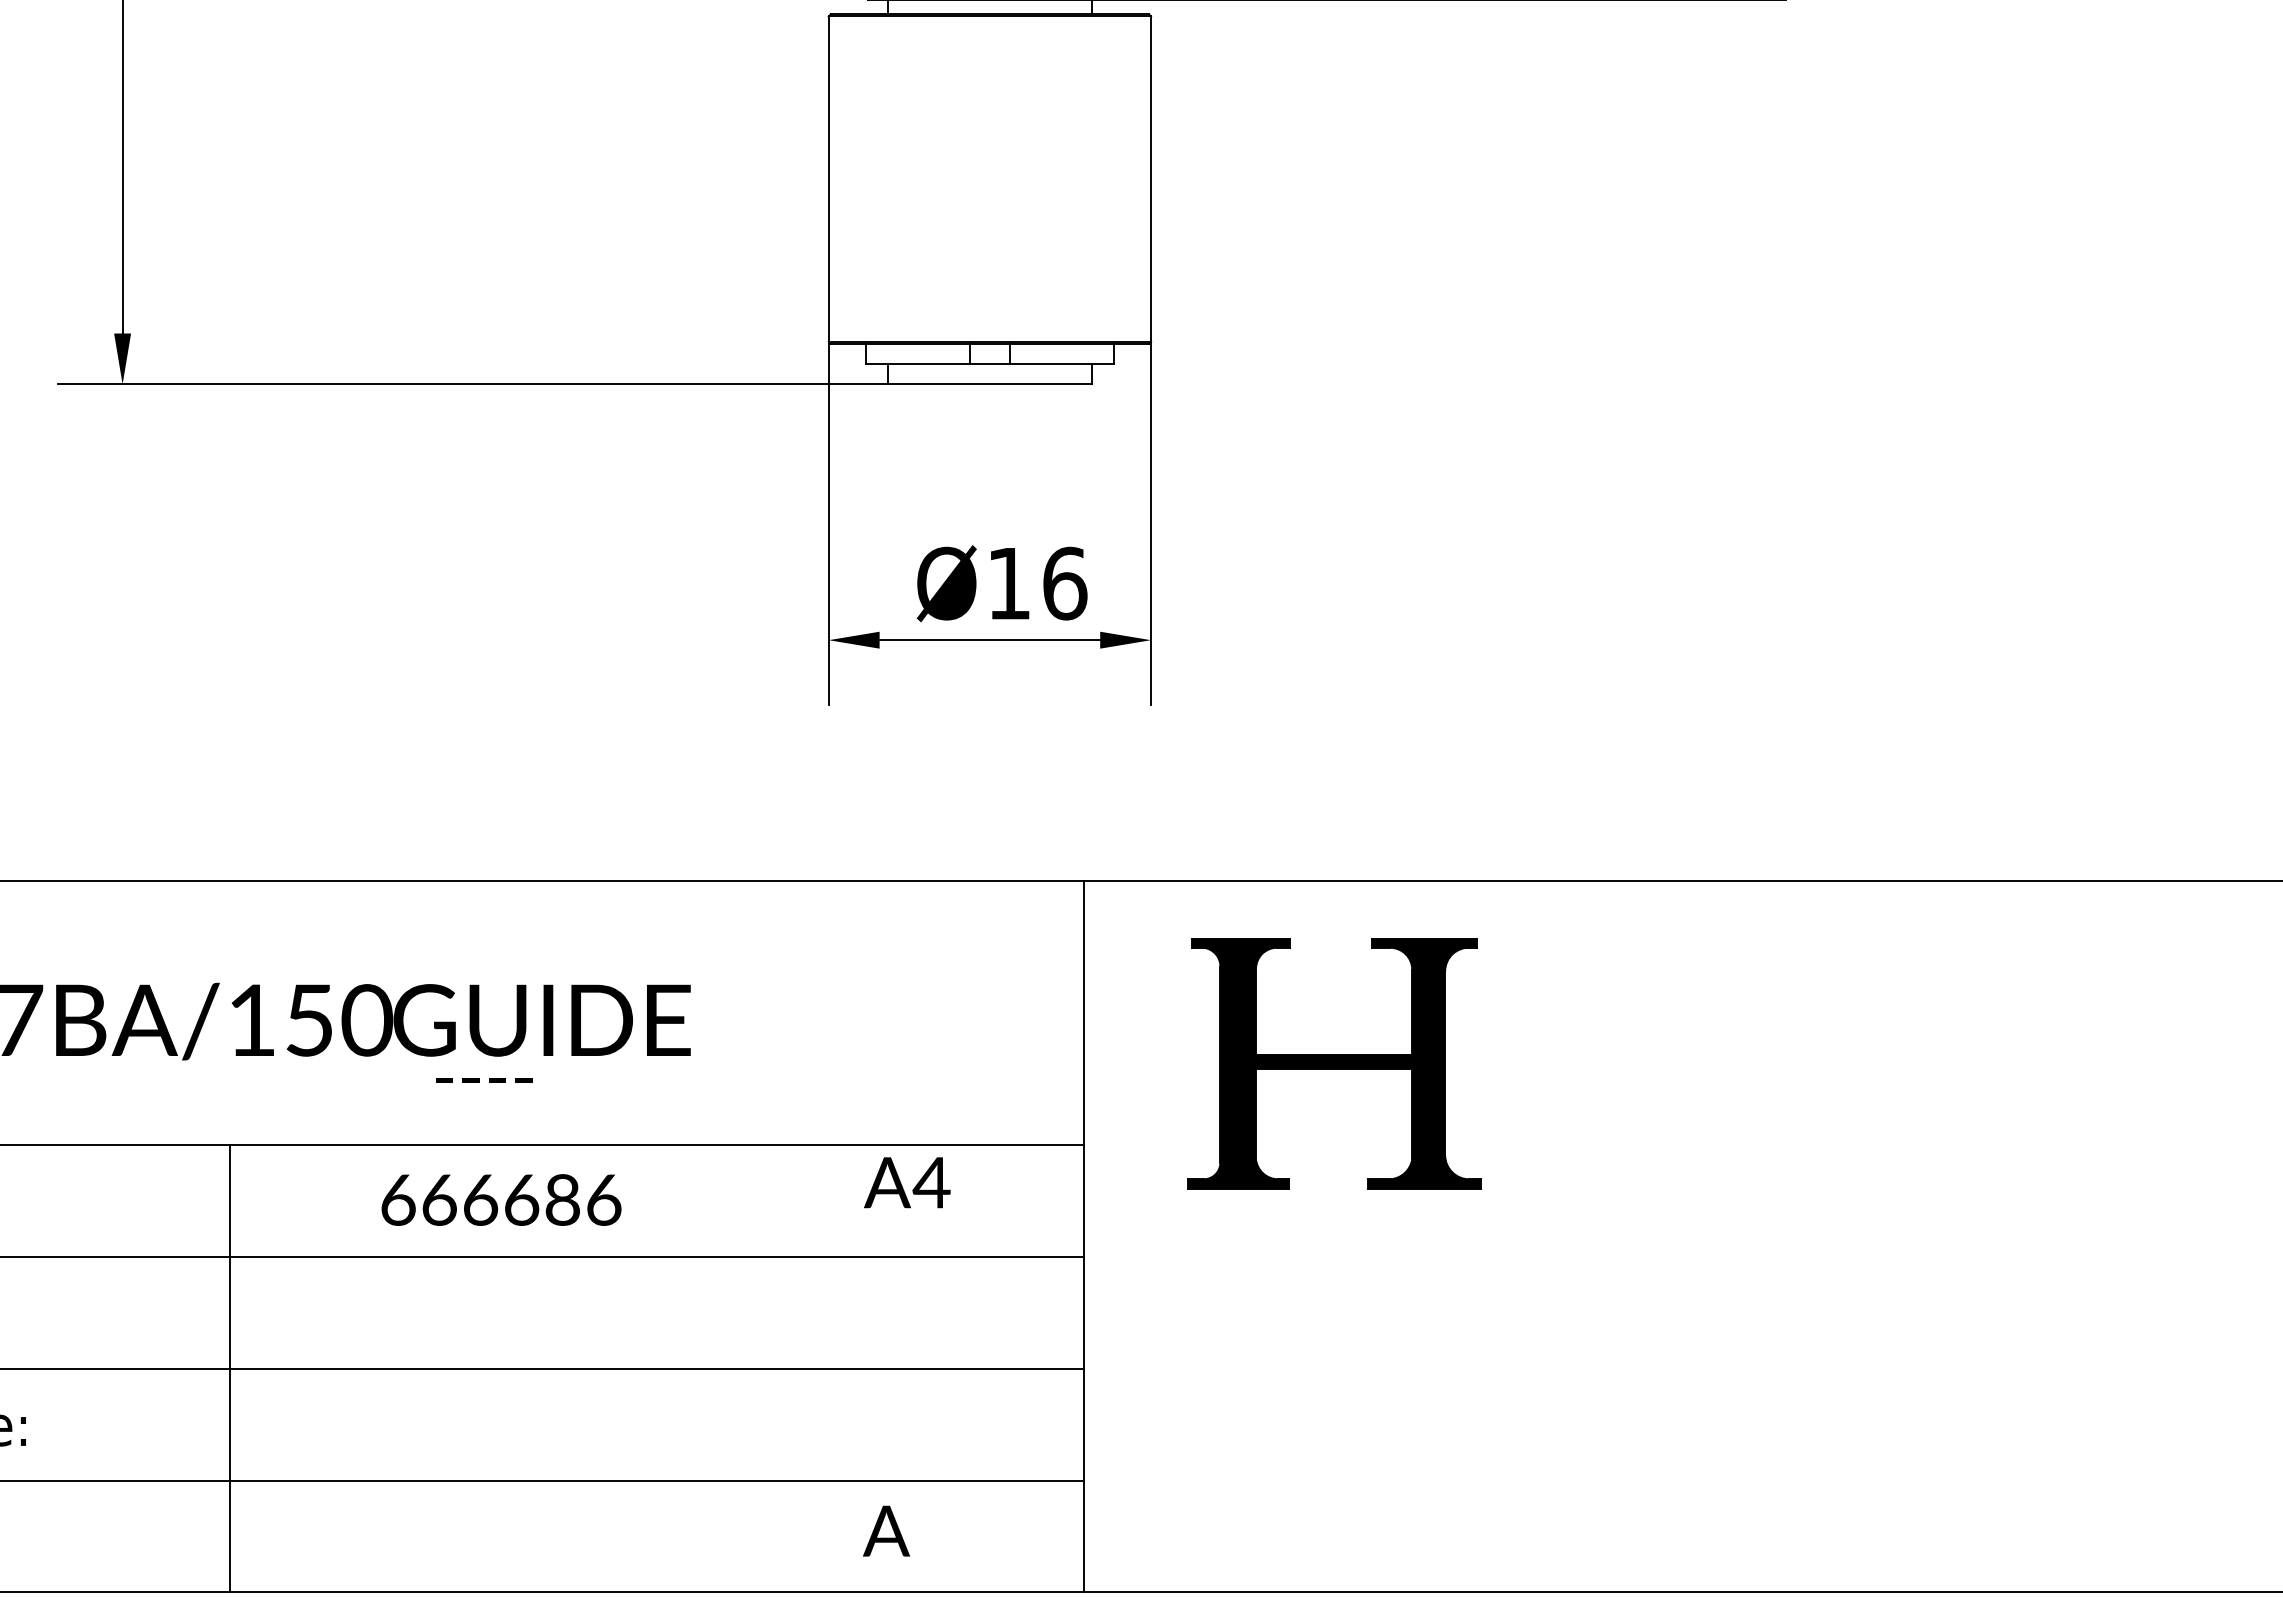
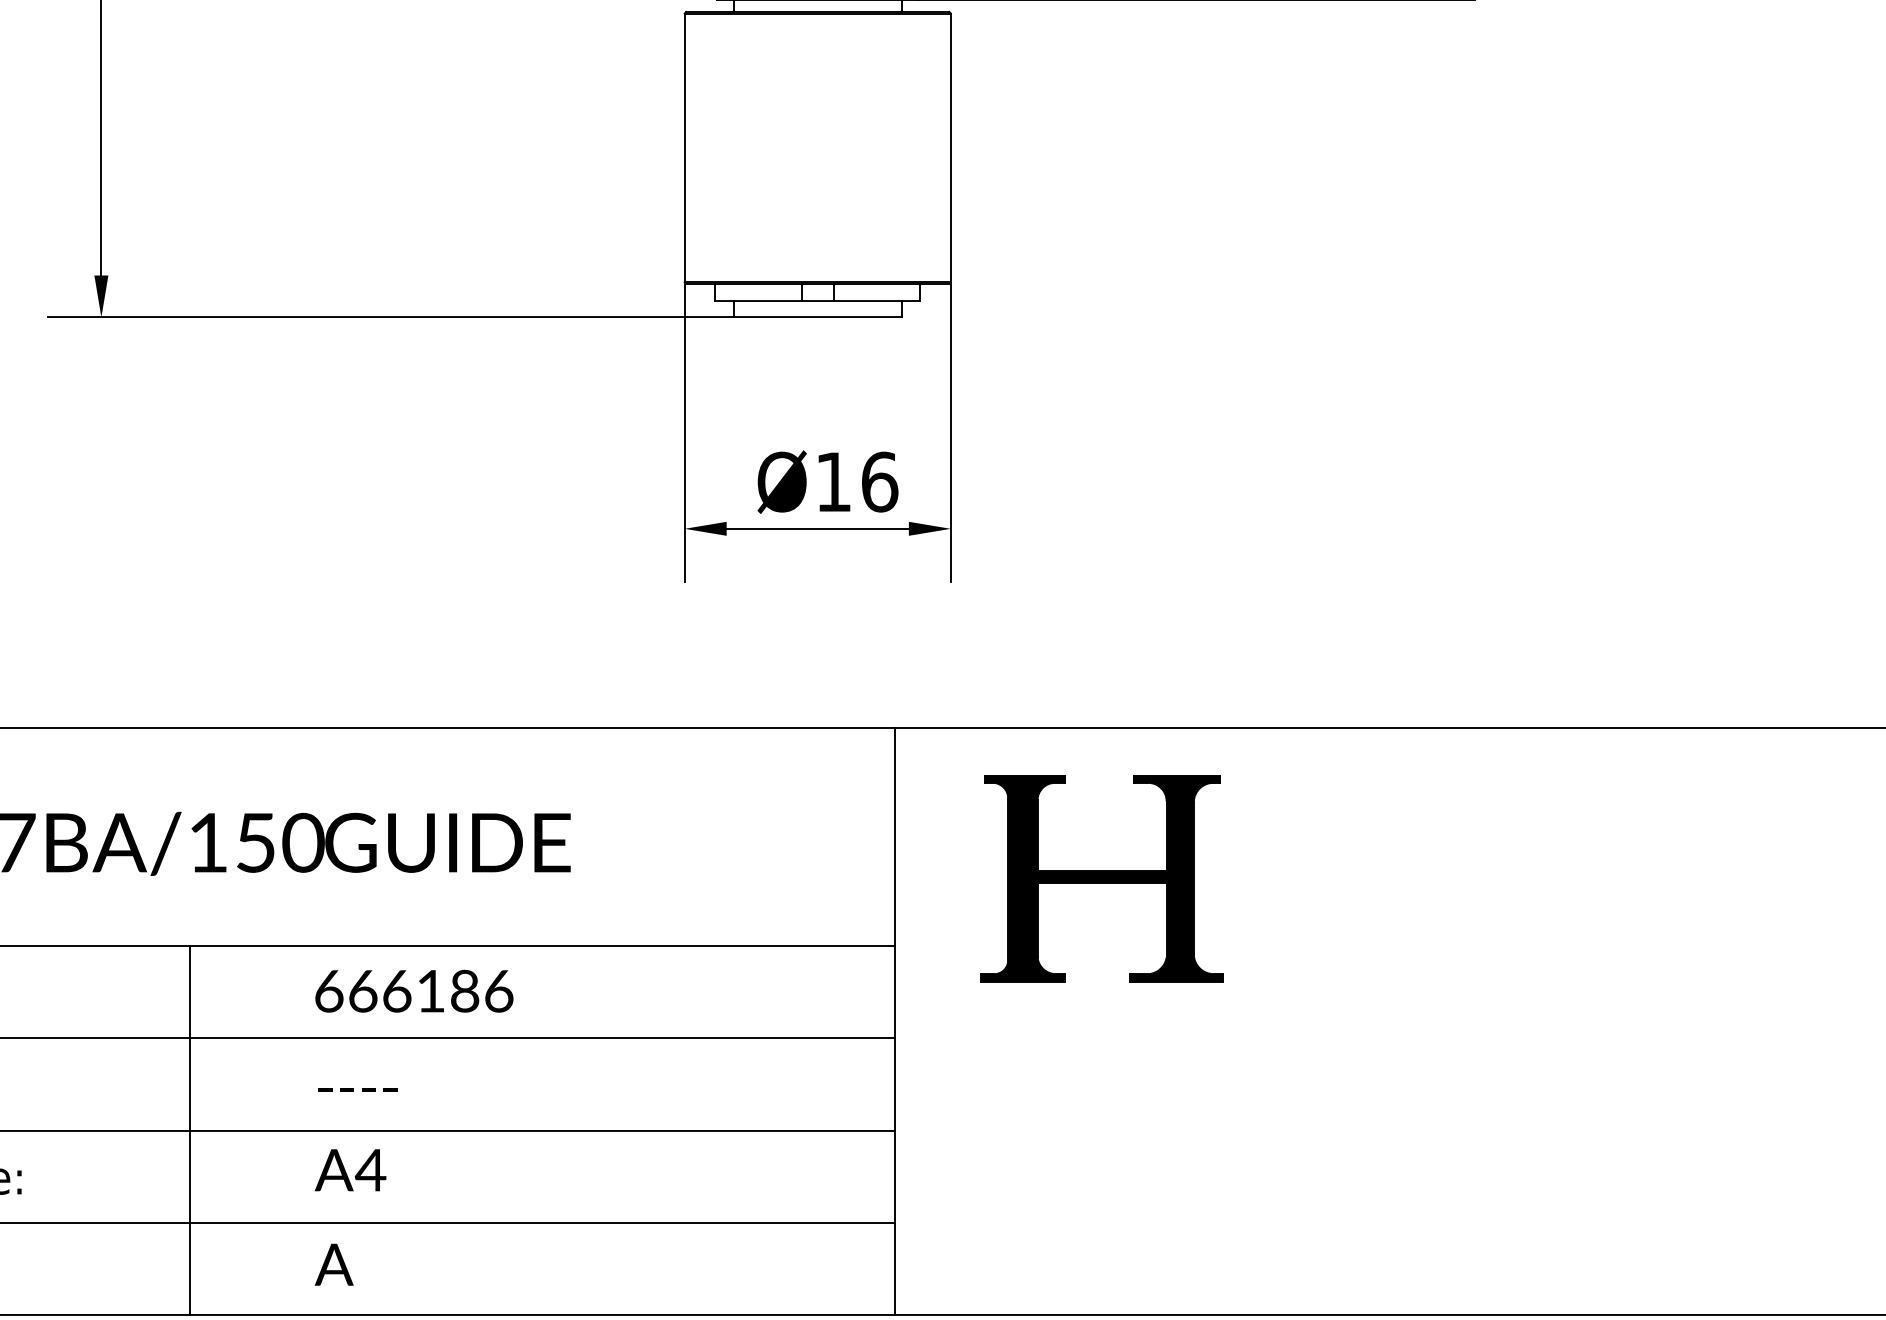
text: (484, 1080) -> (358, 1089), moved
text: (907, 1182) -> (350, 1170), moved
text: (522, 1199) -> (431, 990), 666686 -> 666186
text: (886, 1530) -> (334, 1264), moved

